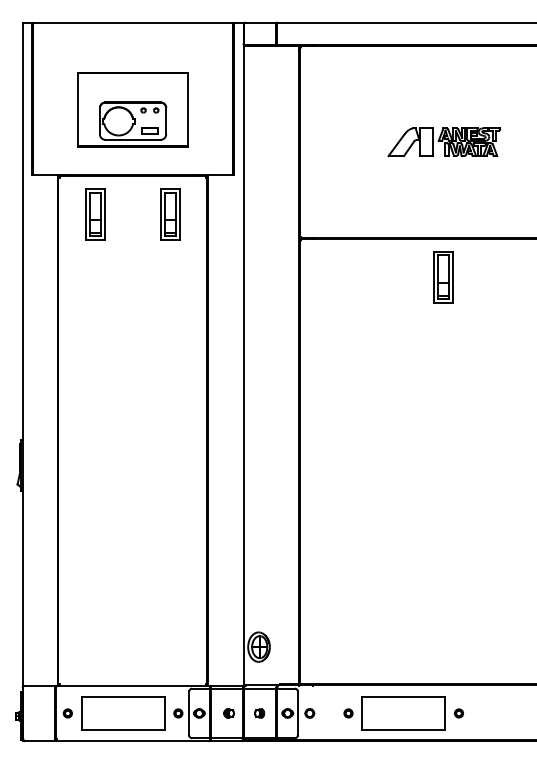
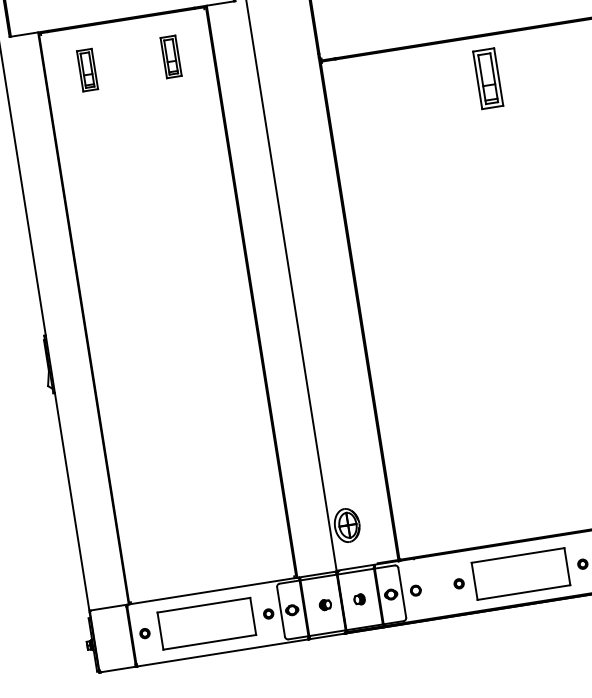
part: (95, 214) -> (87, 70), size x0.7
part: (170, 214) -> (171, 56), size x0.7

